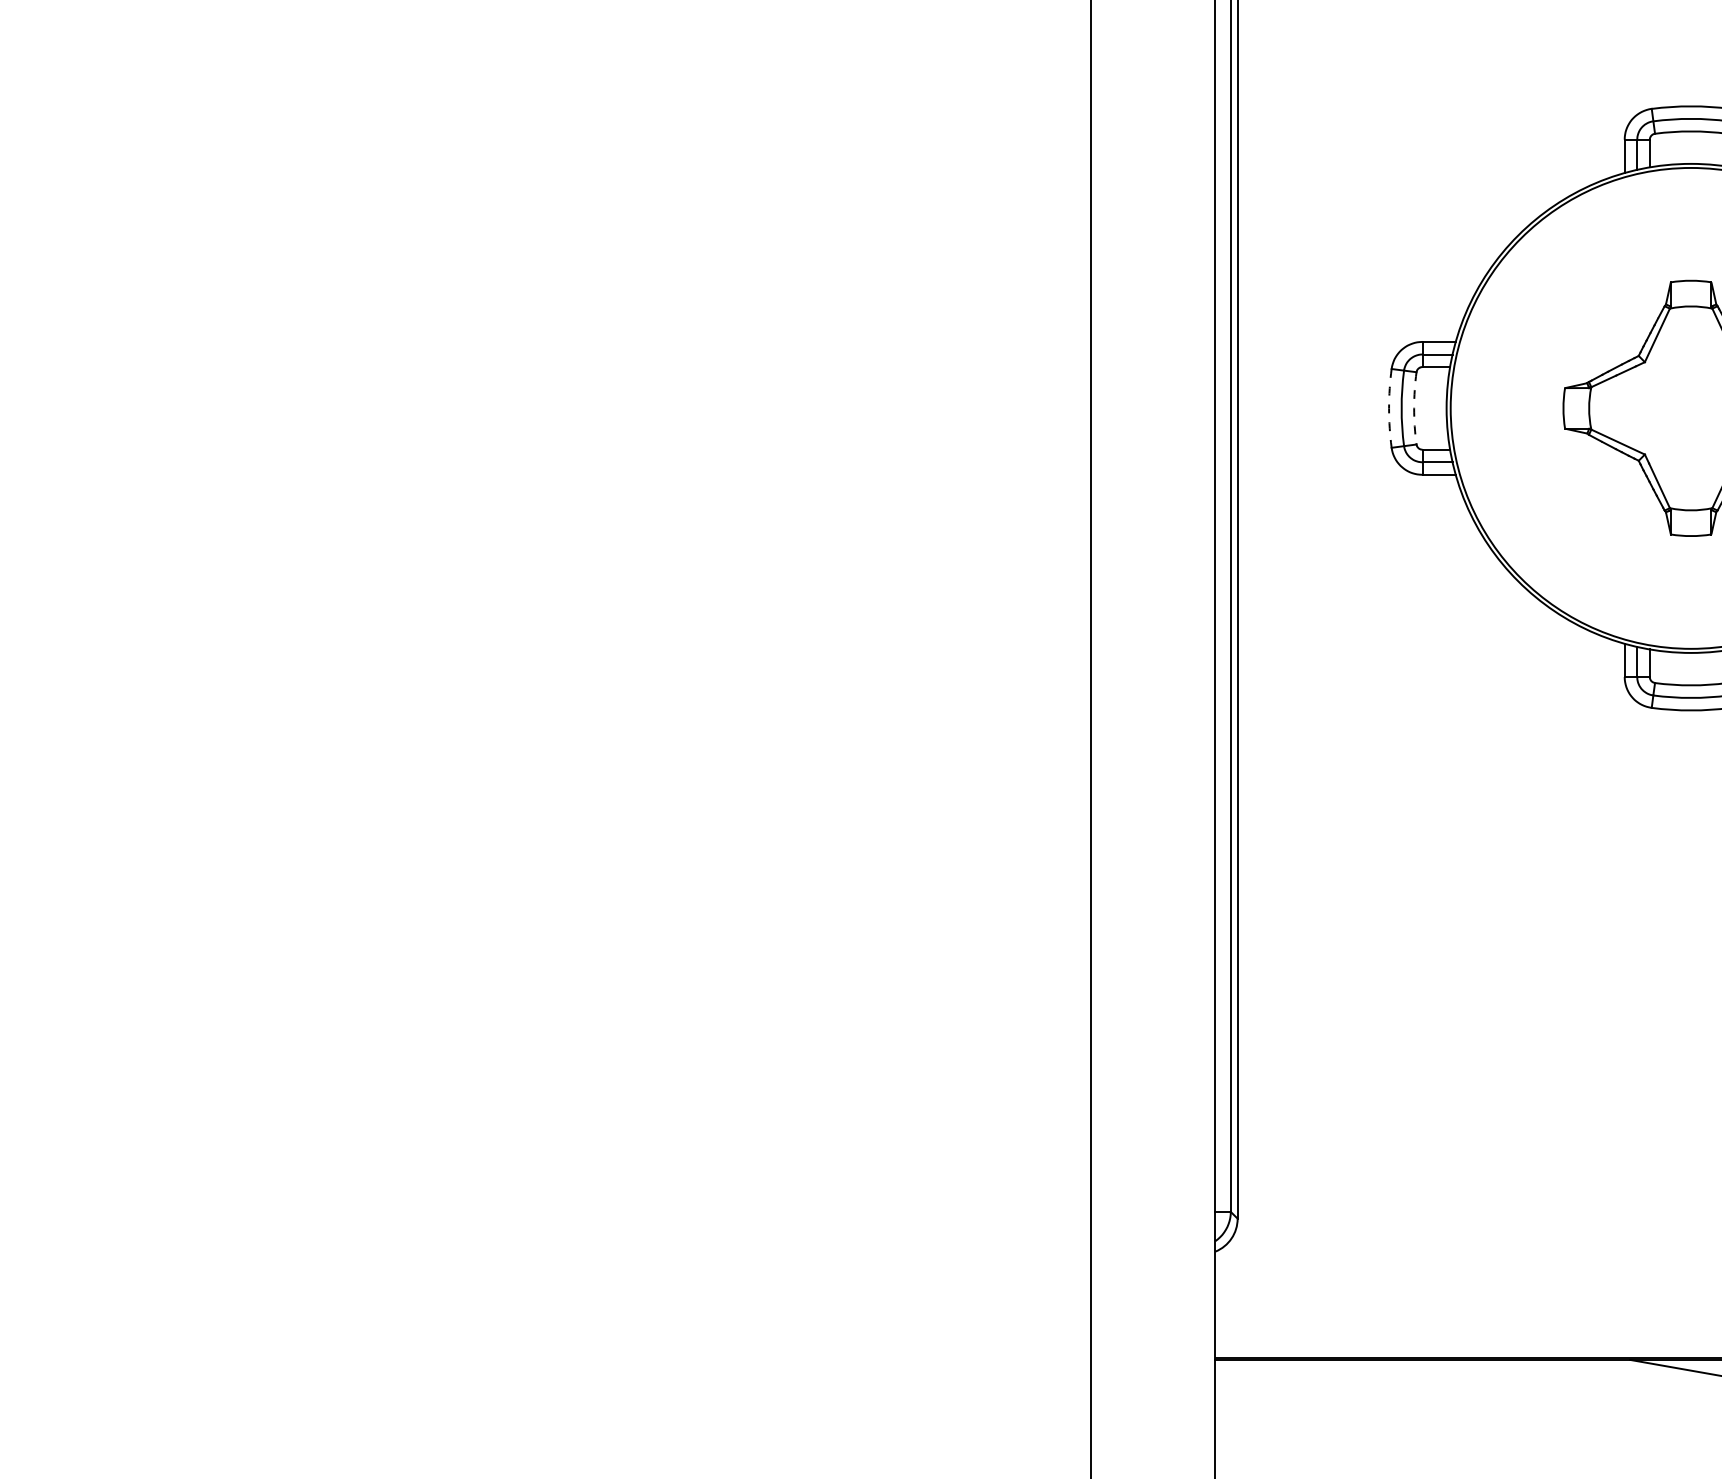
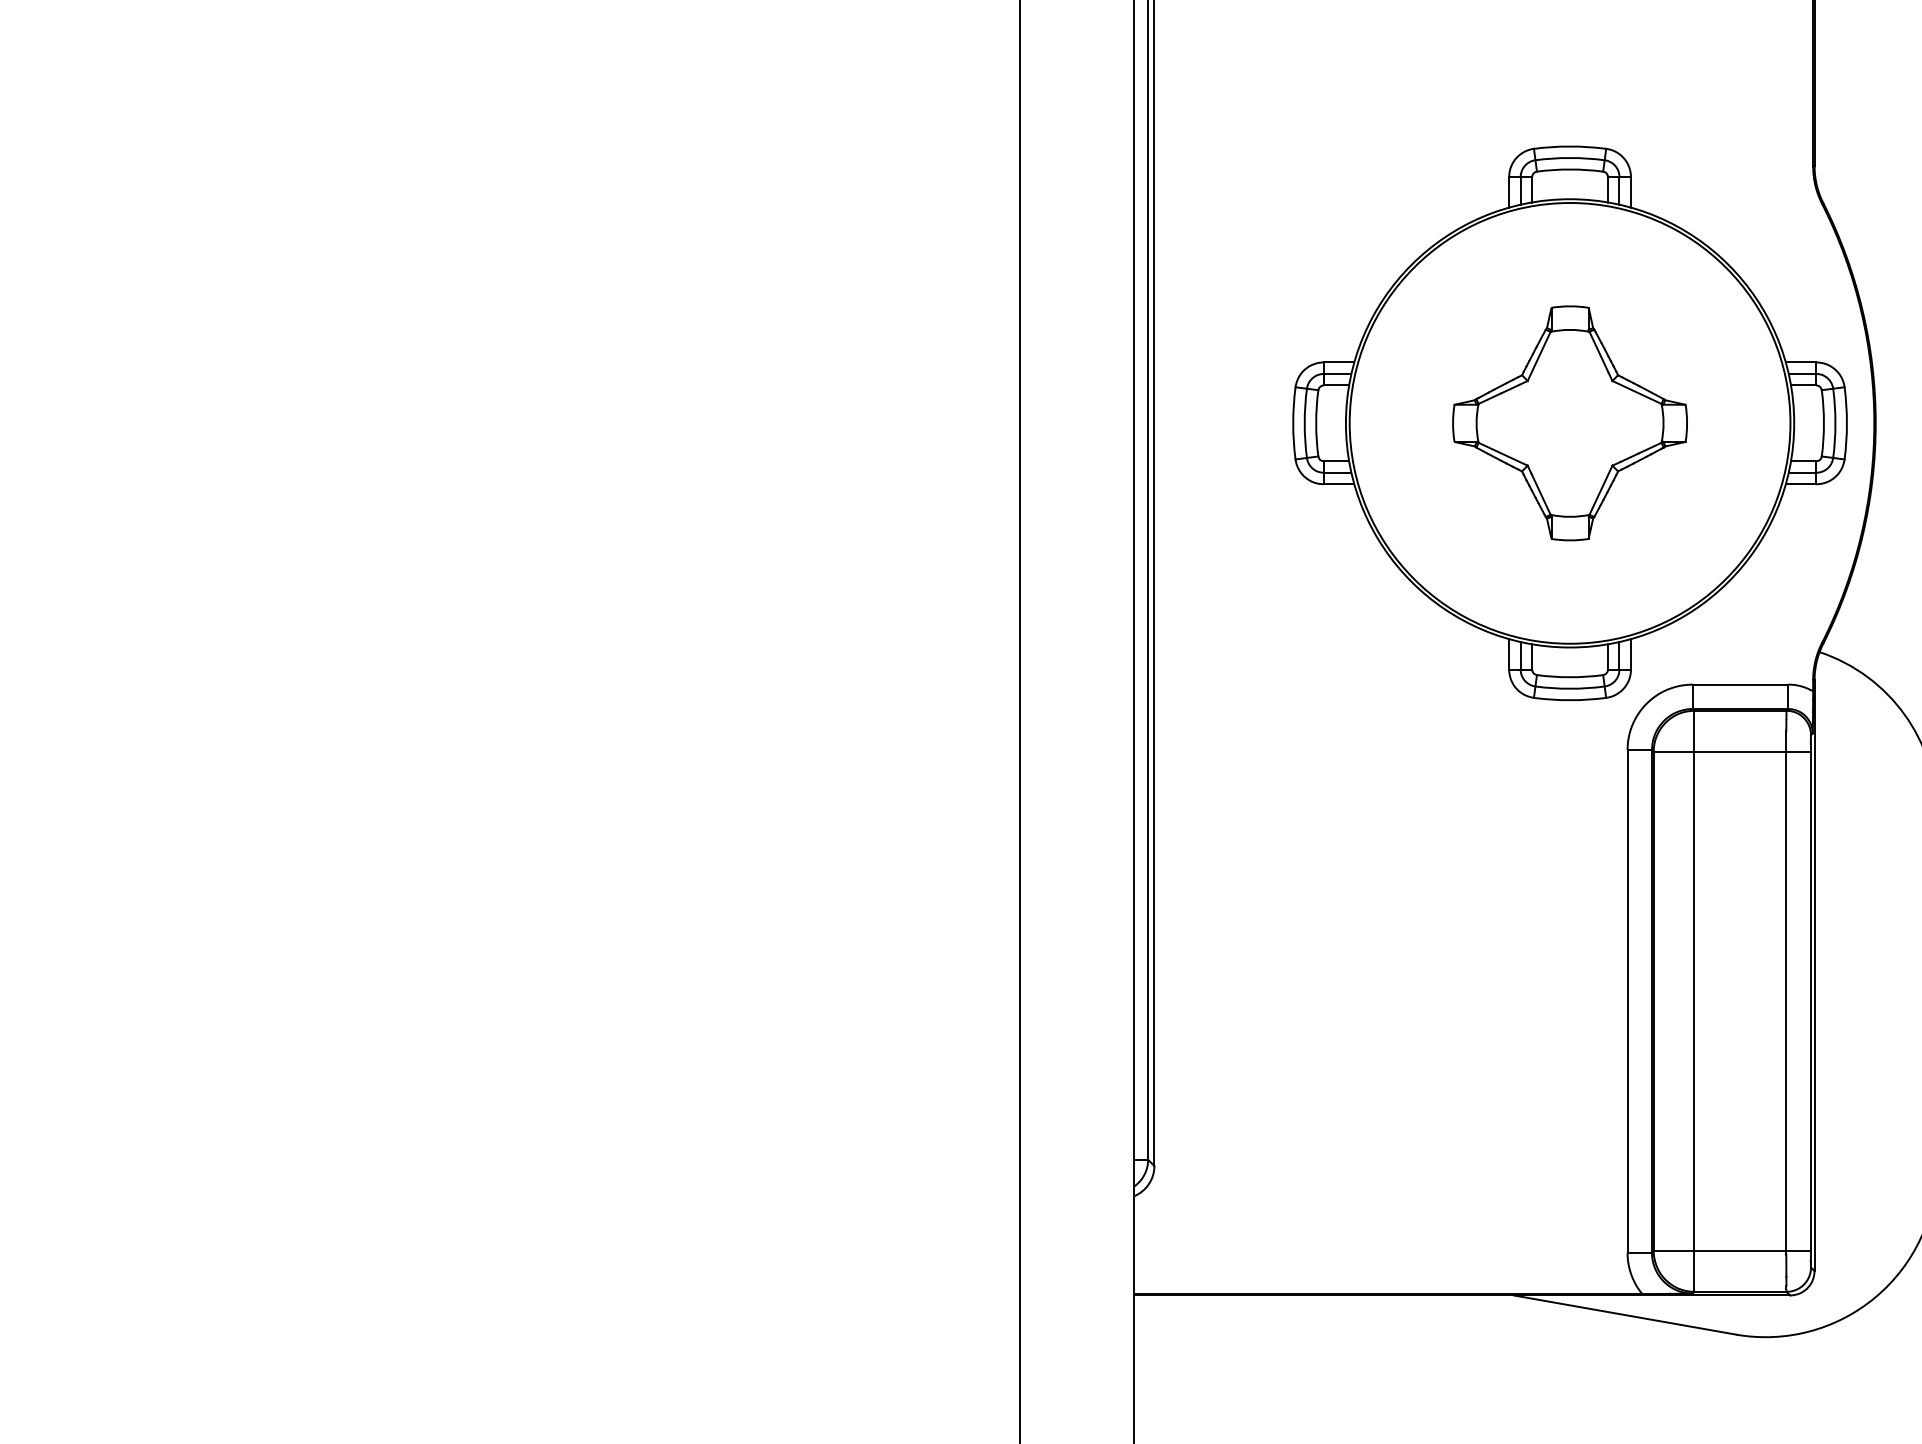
arc: (1389, 408) -> (1293, 423), dashed -> solid
arc: (1414, 408) -> (1316, 423), dashed -> solid

